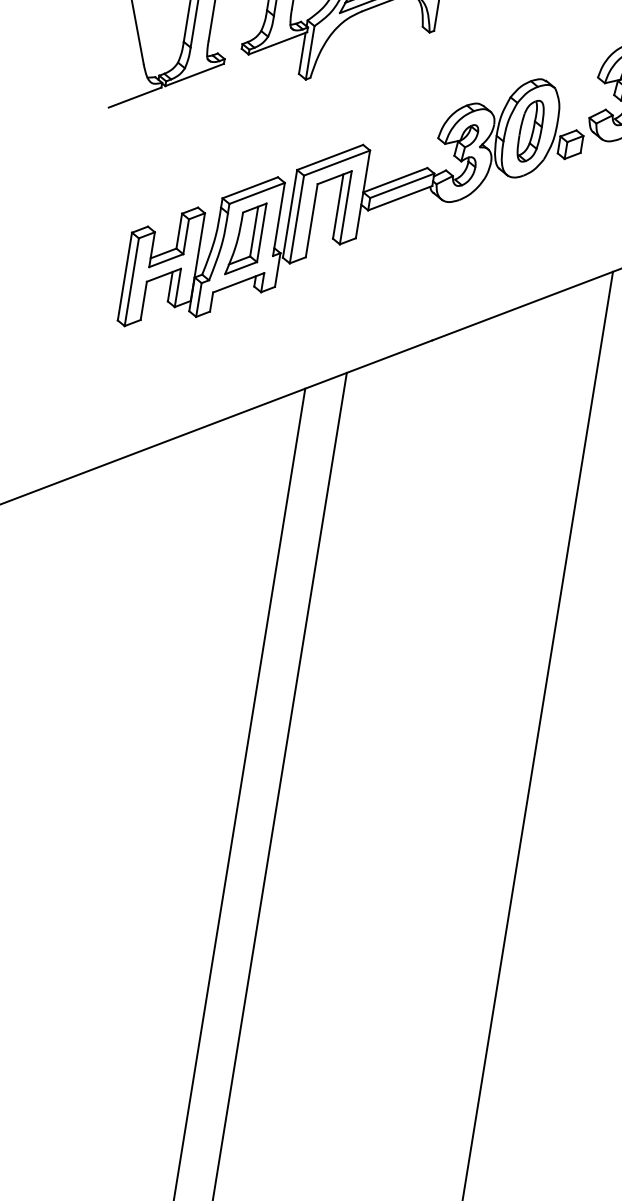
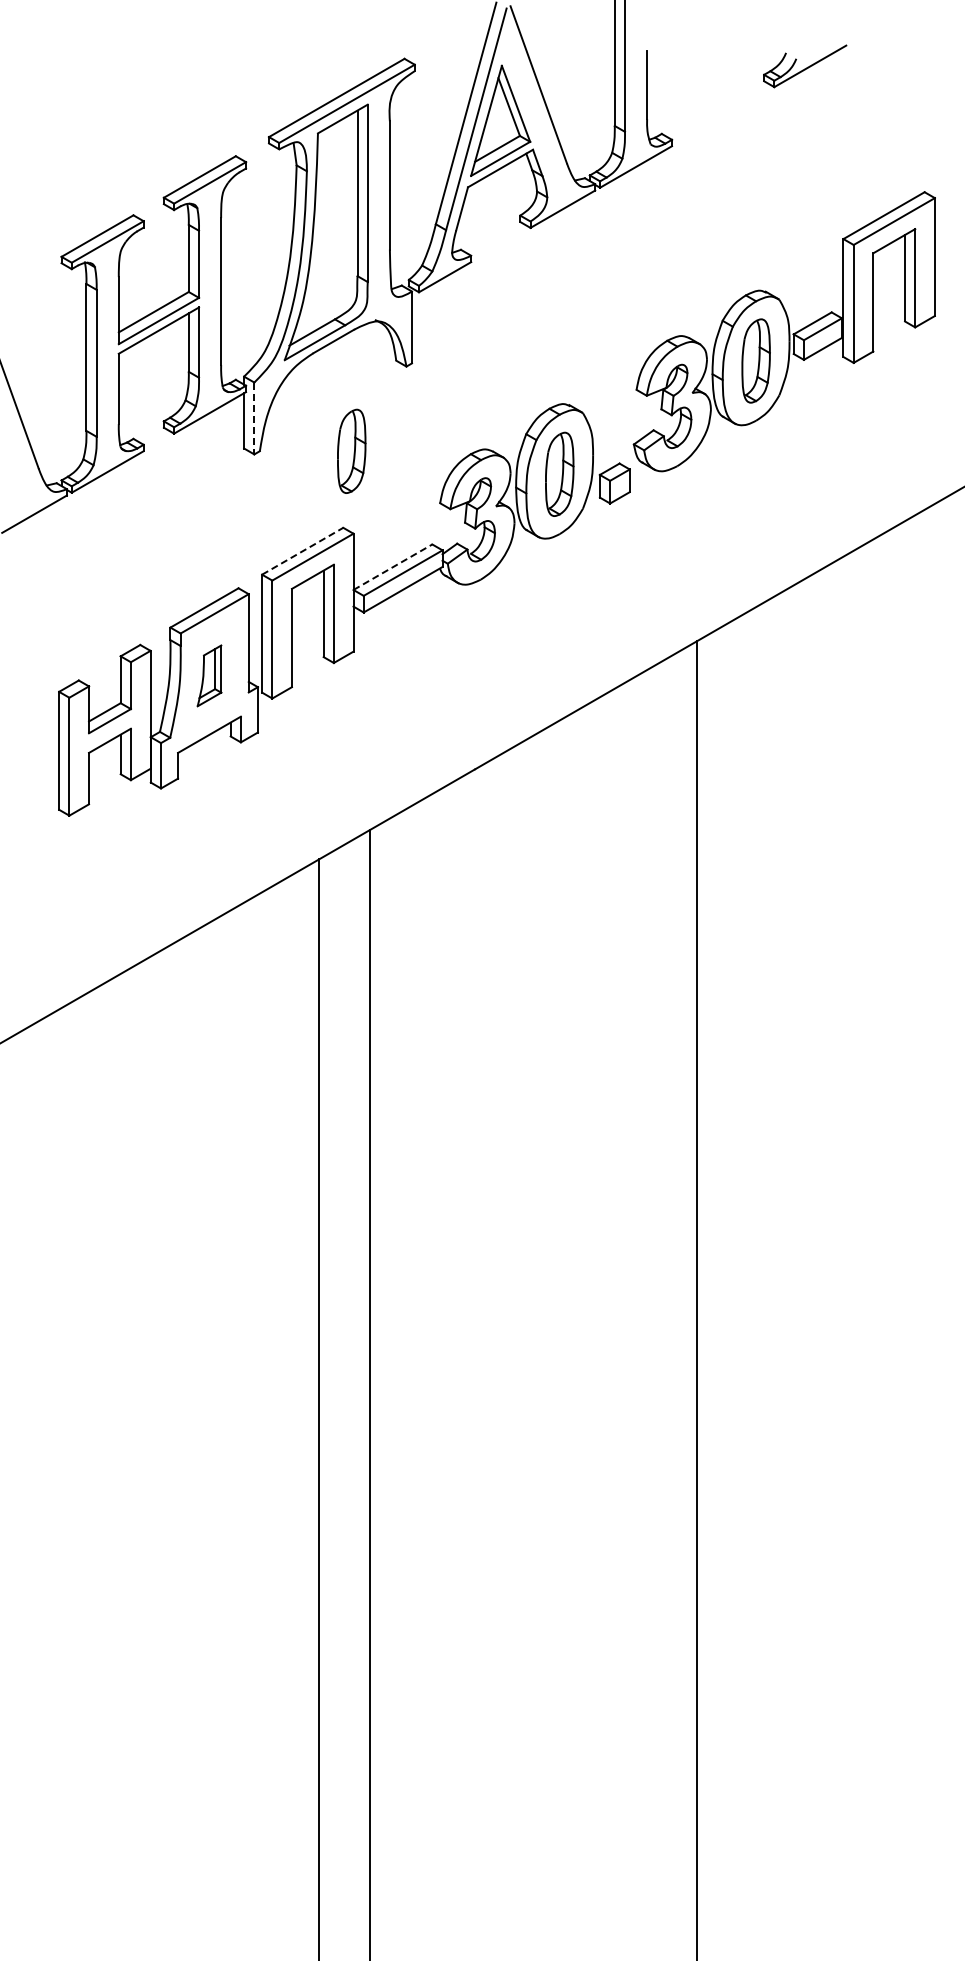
line: (310, 52) -> (254, 418), solid -> dashed
part: (378, 88) -> (351, 450), added
line: (329, 157) -> (302, 551), solid -> dashed
line: (395, 180) -> (392, 567), solid -> dashed
part: (245, 238) -> (209, 675), size x0.6

